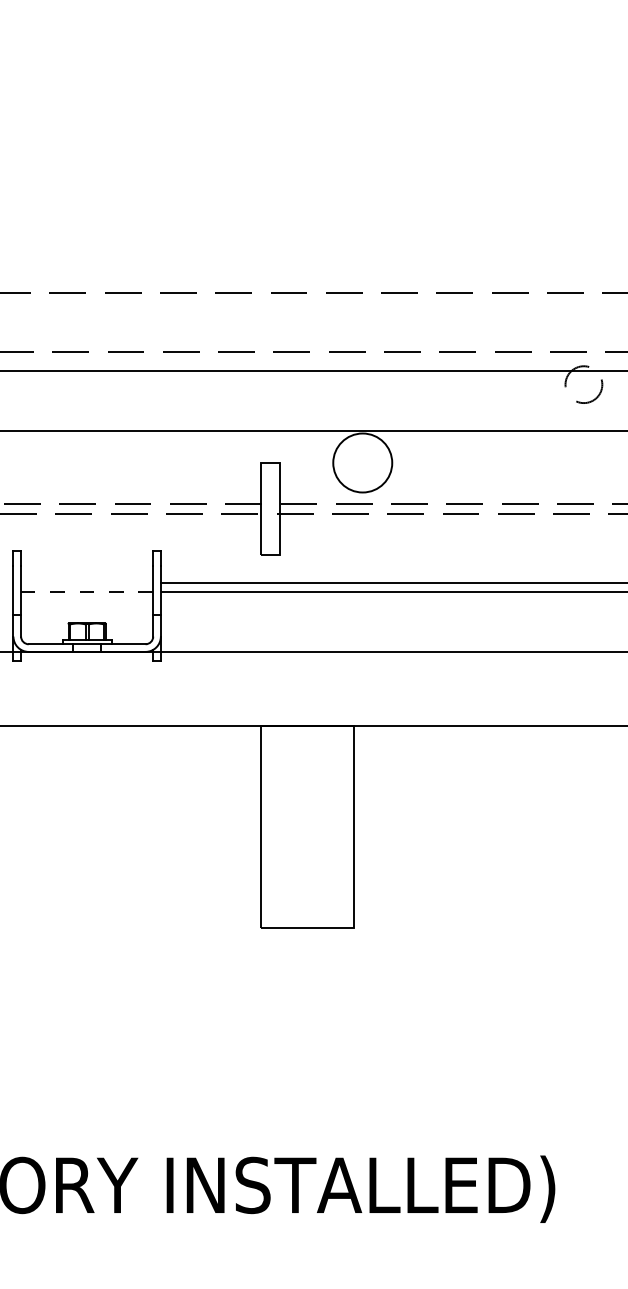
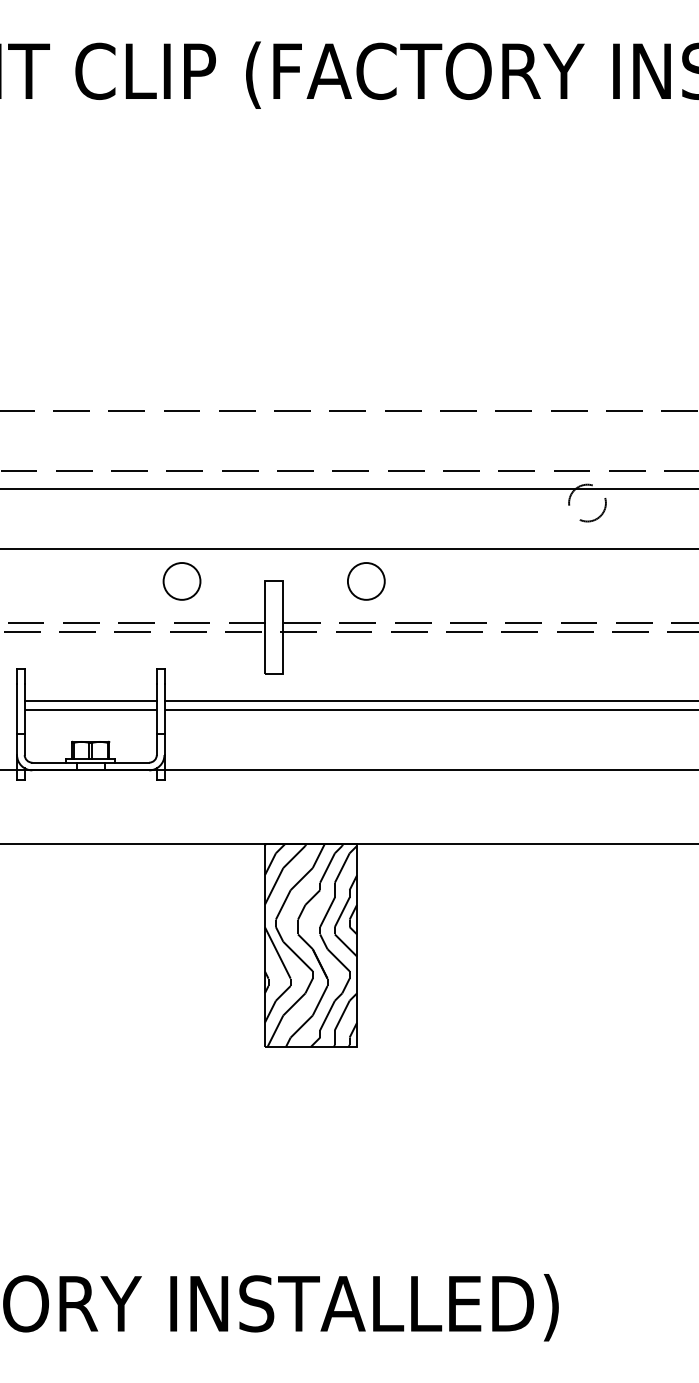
circle: (177, 463) -> (181, 581), added
circle: (361, 463) -> (365, 581), size x0.62
line: (86, 583) -> (90, 701), added
line: (86, 592) -> (90, 710), dashed -> solid
hatch: (306, 827) -> (310, 945), added

